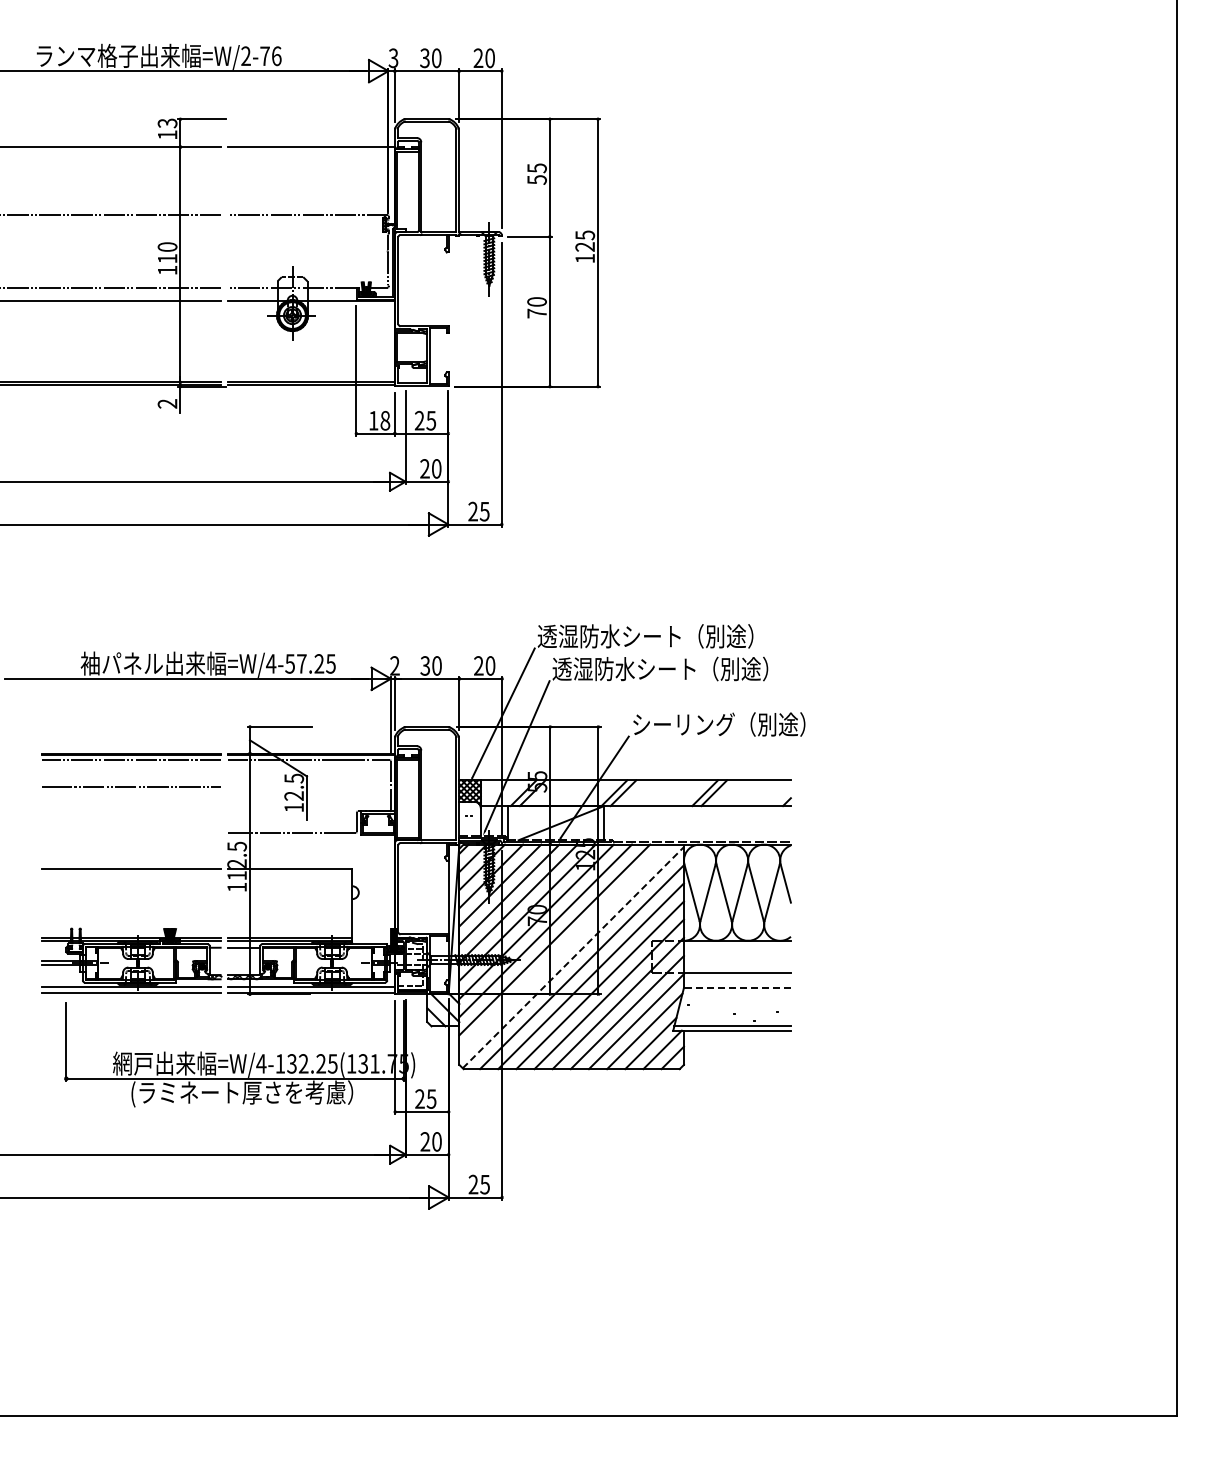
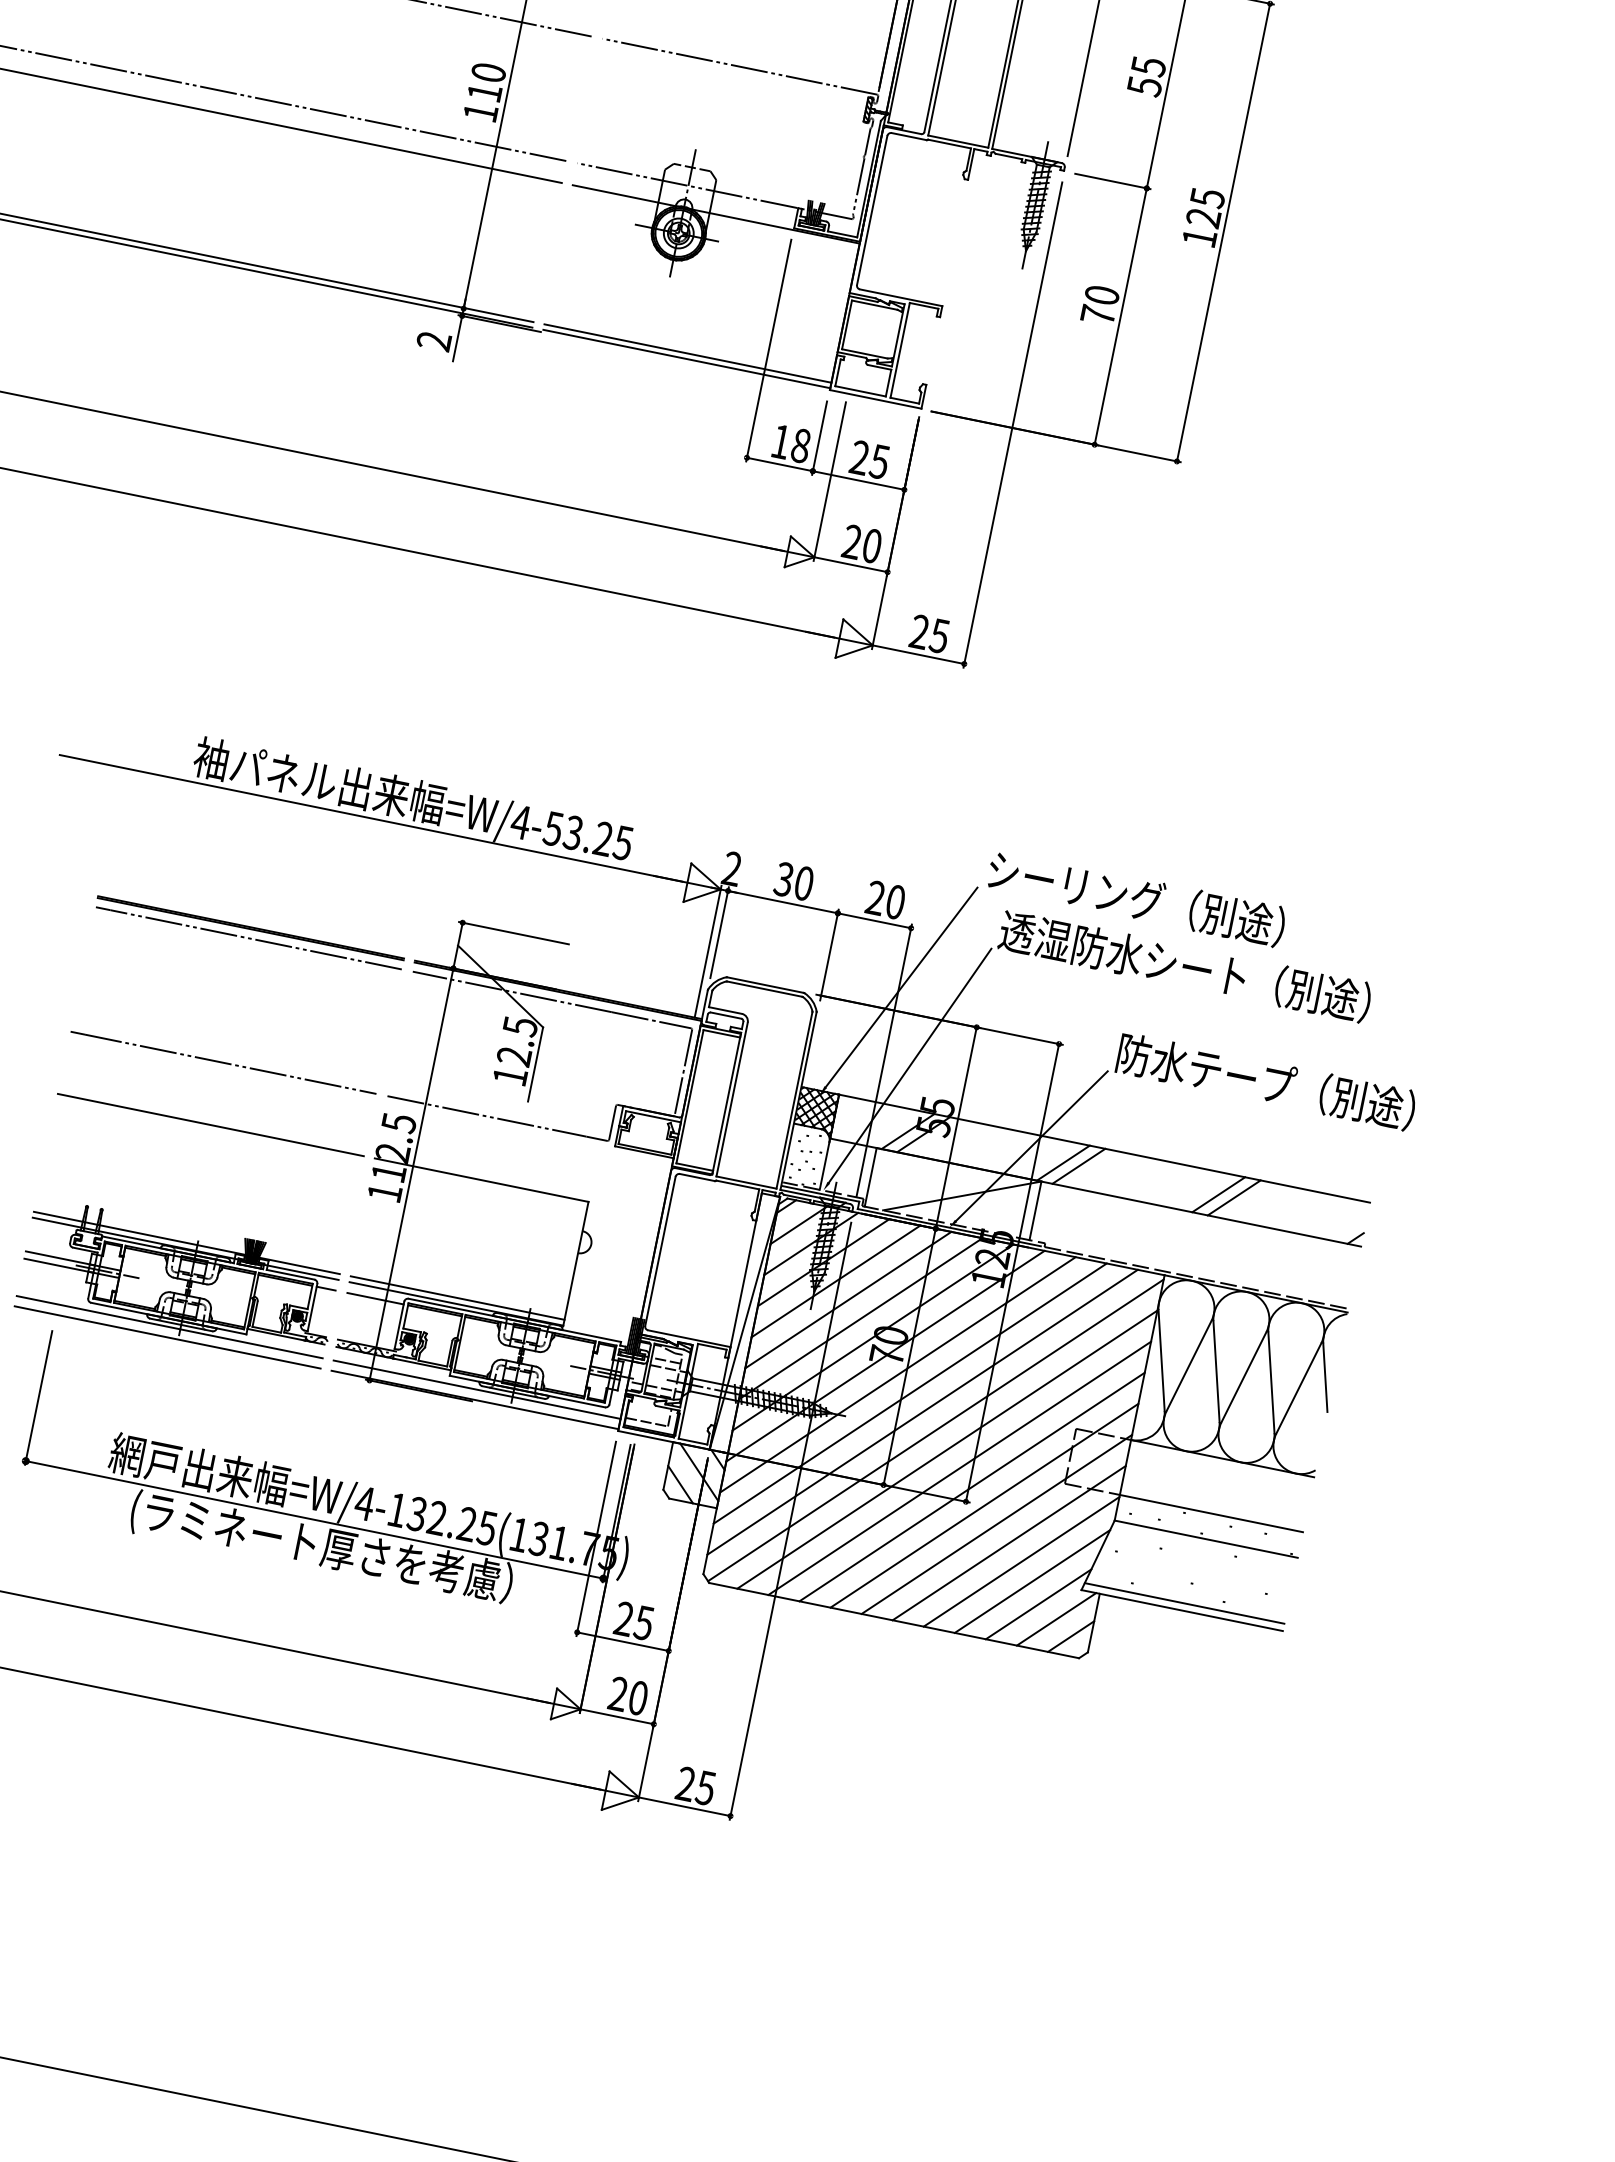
text: (645, 636) -> (1171, 905), 透湿防水シート（別途） -> シーリング（別途）
text: (301, 663) -> (572, 832), =W/4-57.25 -> =W/4-53.25
text: (683, 724) -> (1205, 1069), シーリング（別途） -> 防水テープ（別途）
line: (131, 786) -> (223, 1062), moved
line: (563, 948) -> (922, 1411), added
line: (573, 957) -> (936, 1430), dashed -> solid
line: (736, 987) -> (1204, 1538), dashed -> solid

